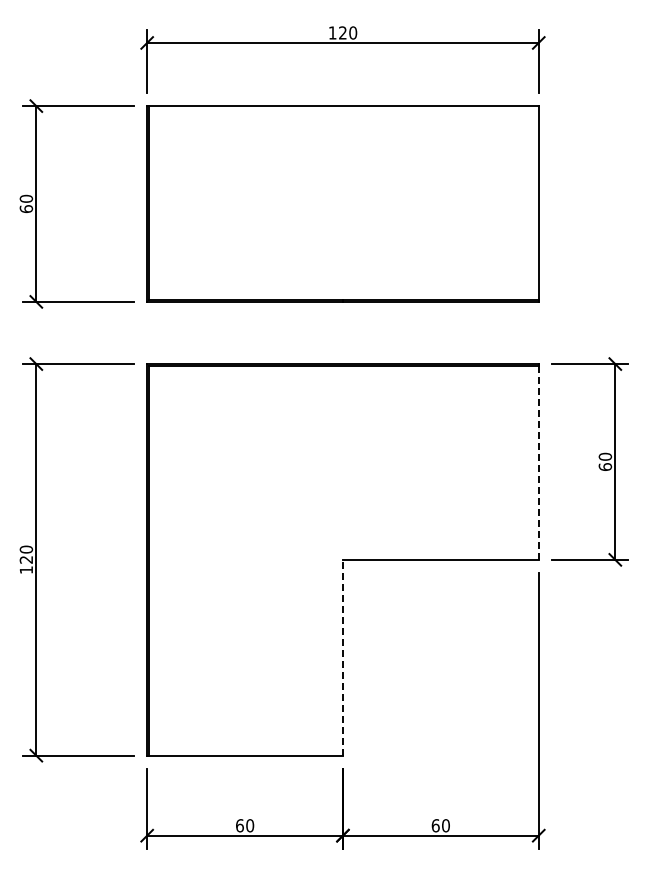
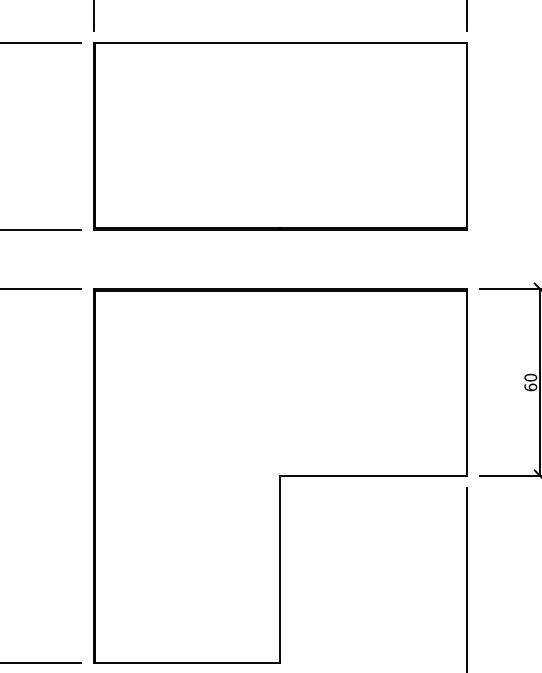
line: (538, 462) -> (466, 383), dashed -> solid
line: (342, 657) -> (279, 569), dashed -> solid

